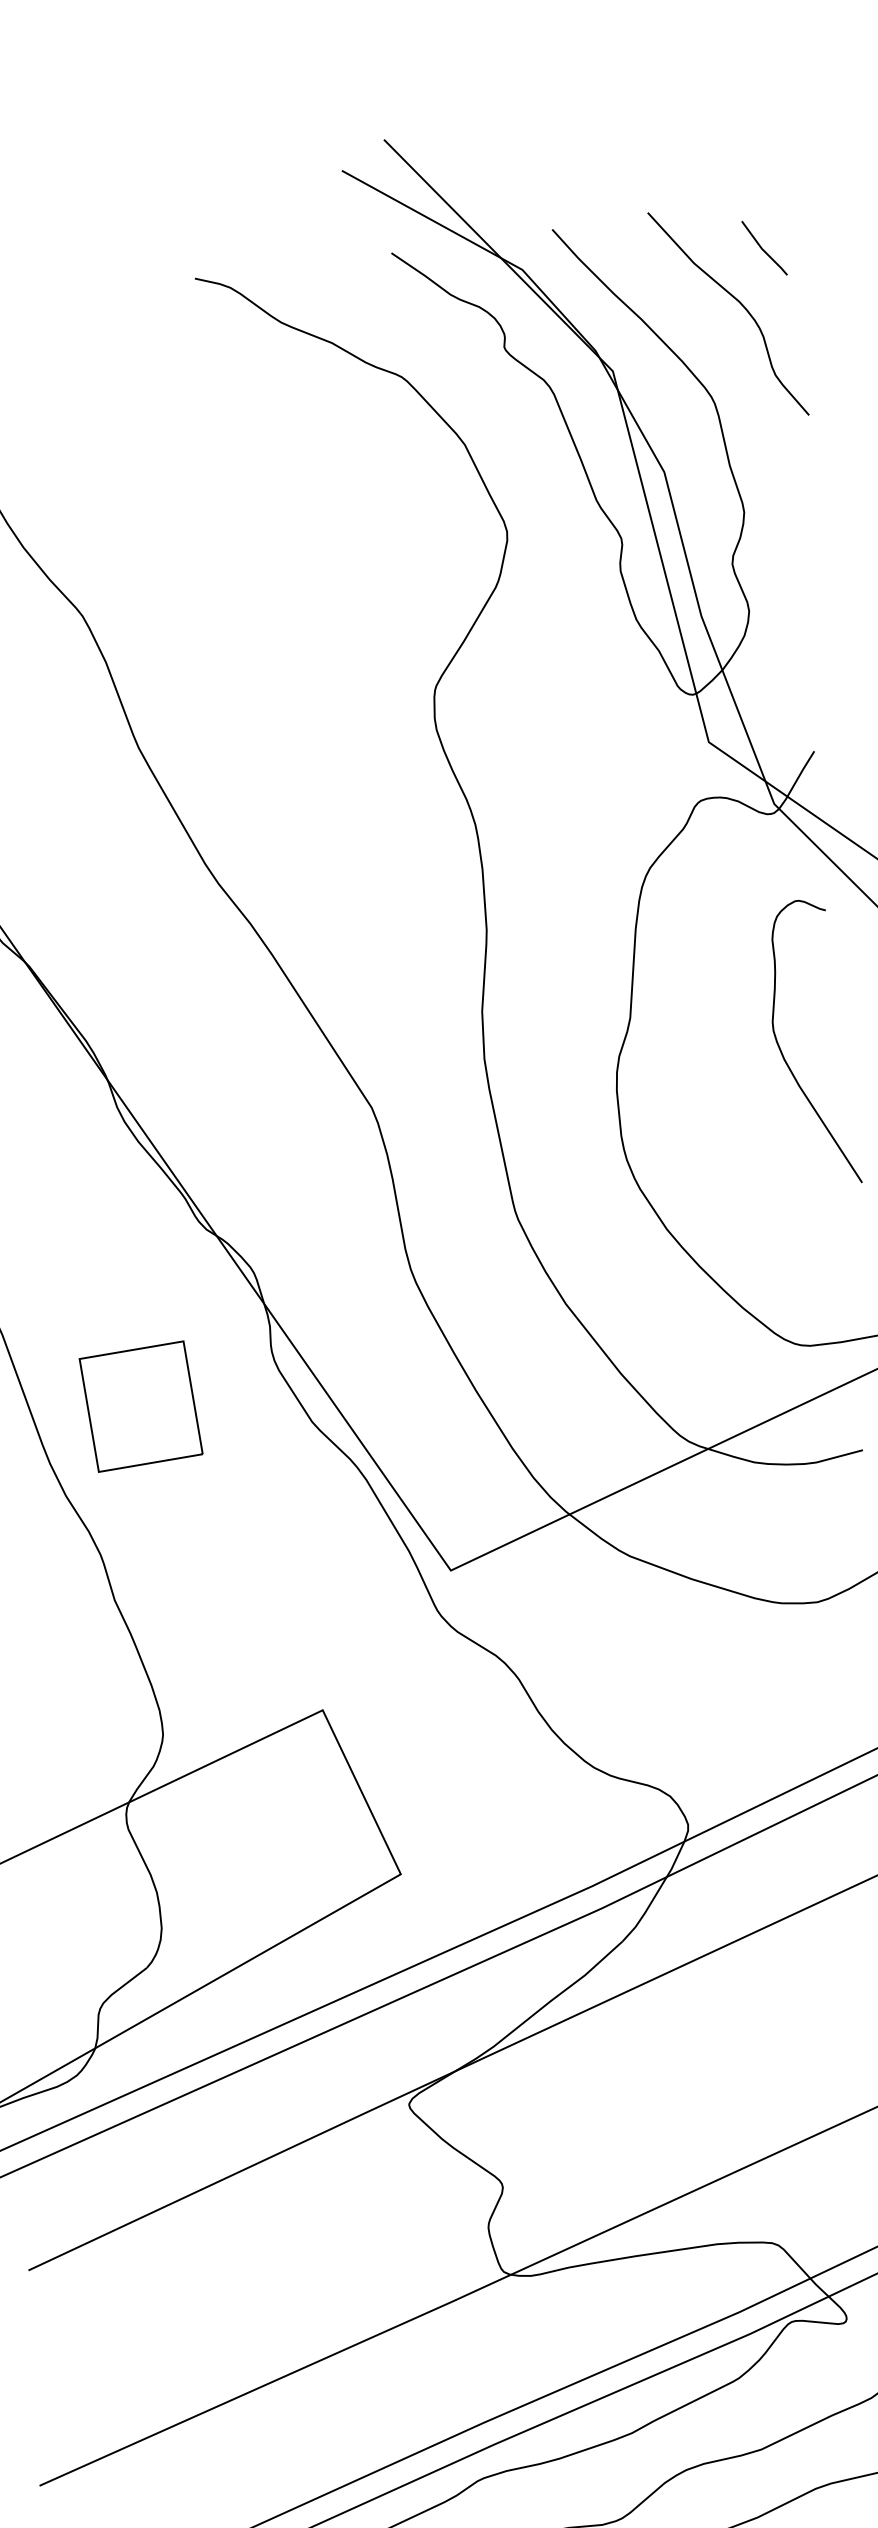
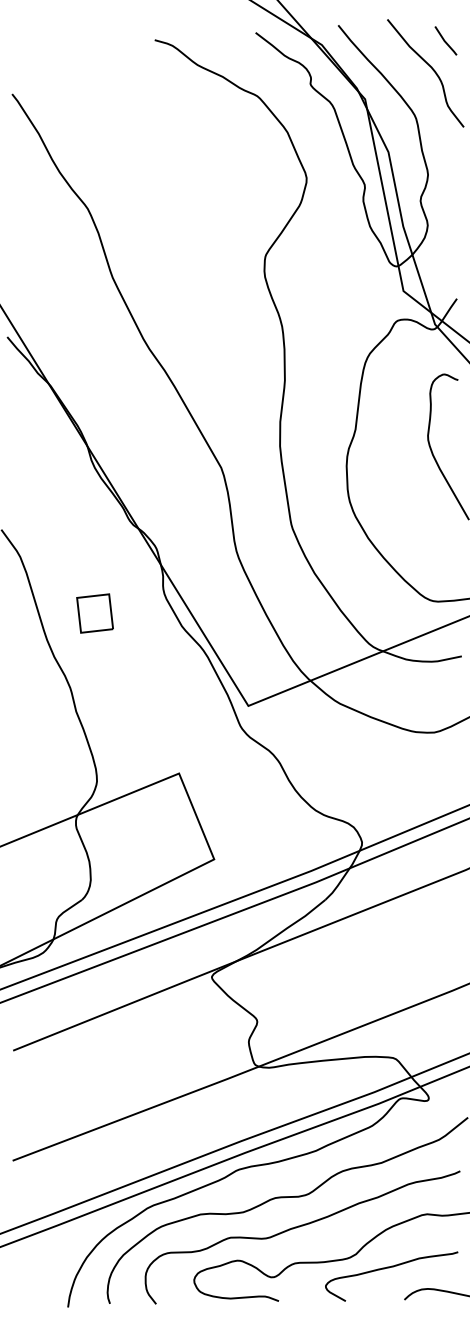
part: (139, 1406) -> (94, 613), size x0.6

